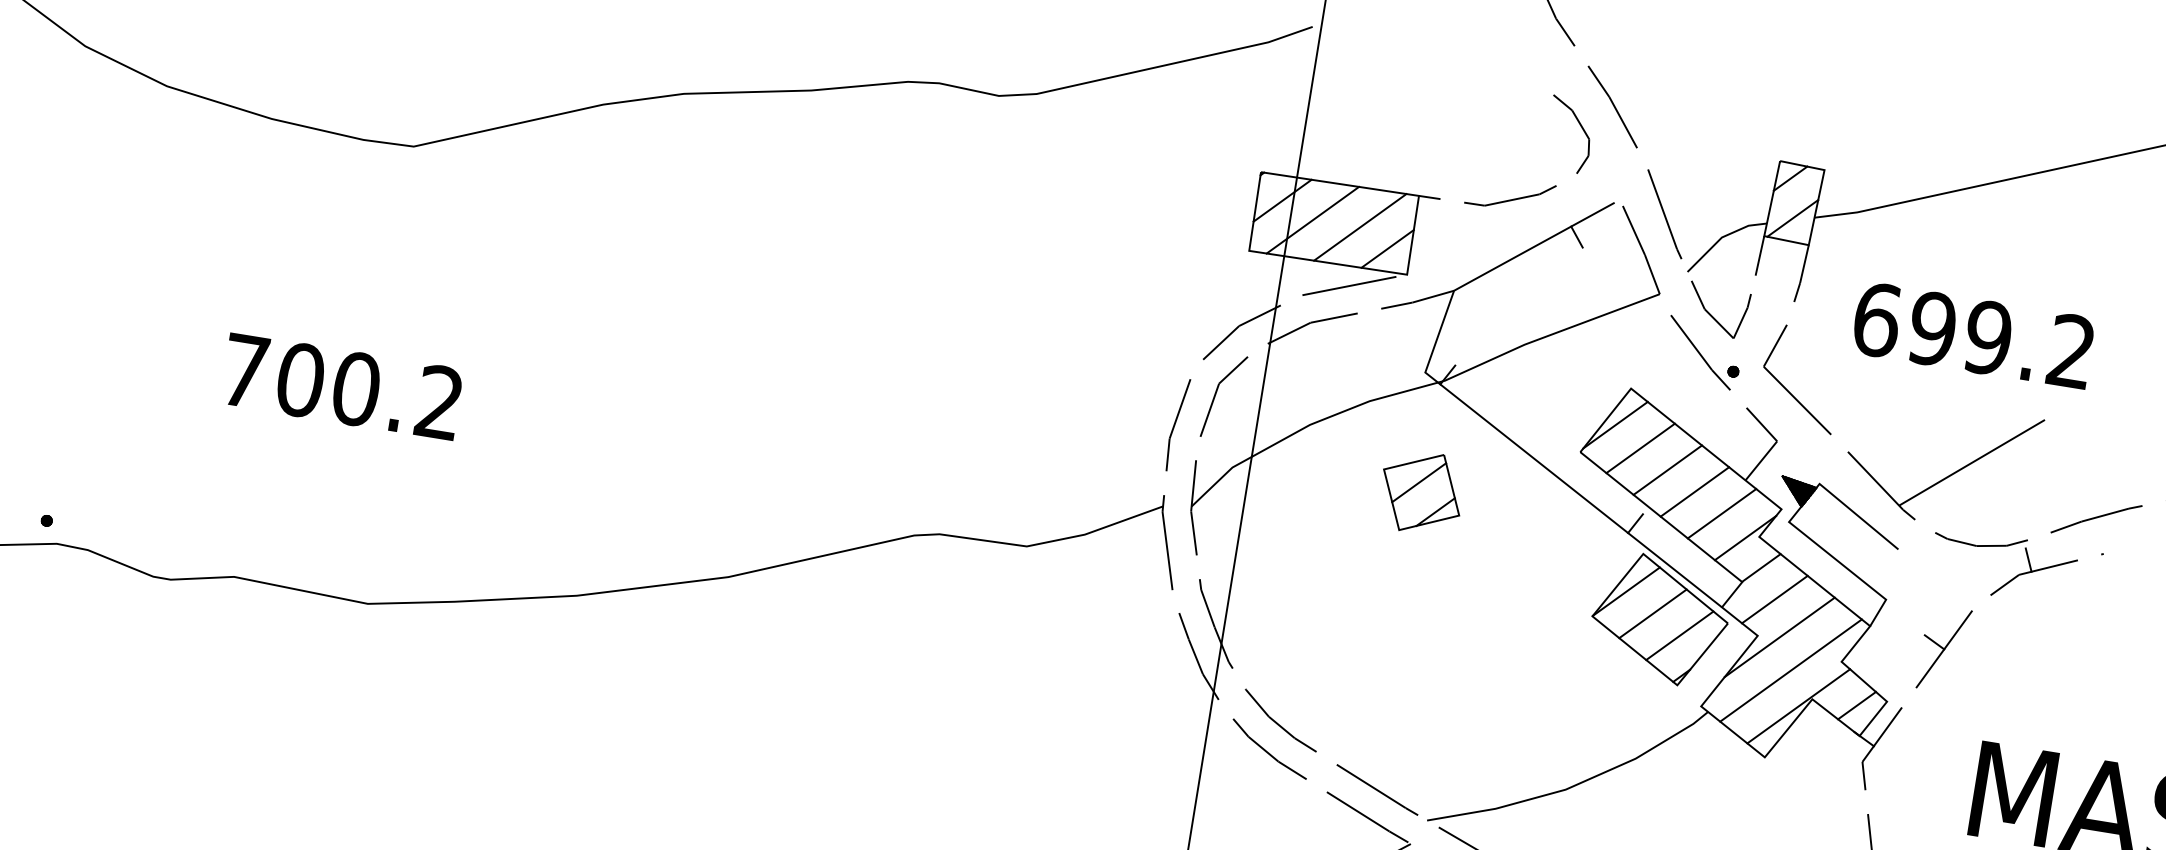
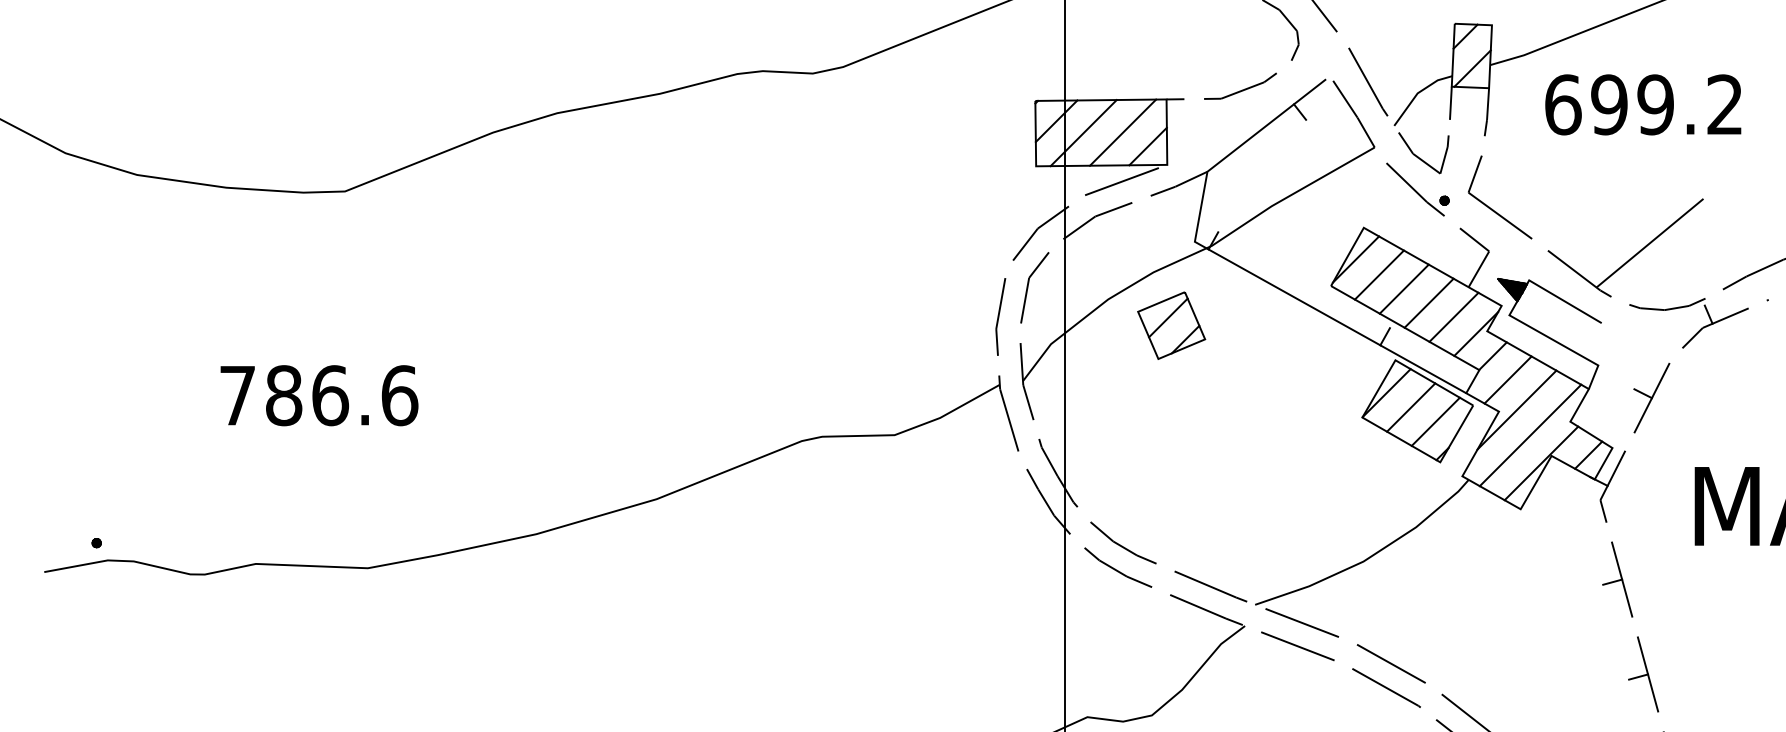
text: (1973, 335) -> (1643, 104), moved
text: (369, 391) -> (341, 395), 700.2 -> 786.6
part: (1421, 492) -> (1171, 325), moved

